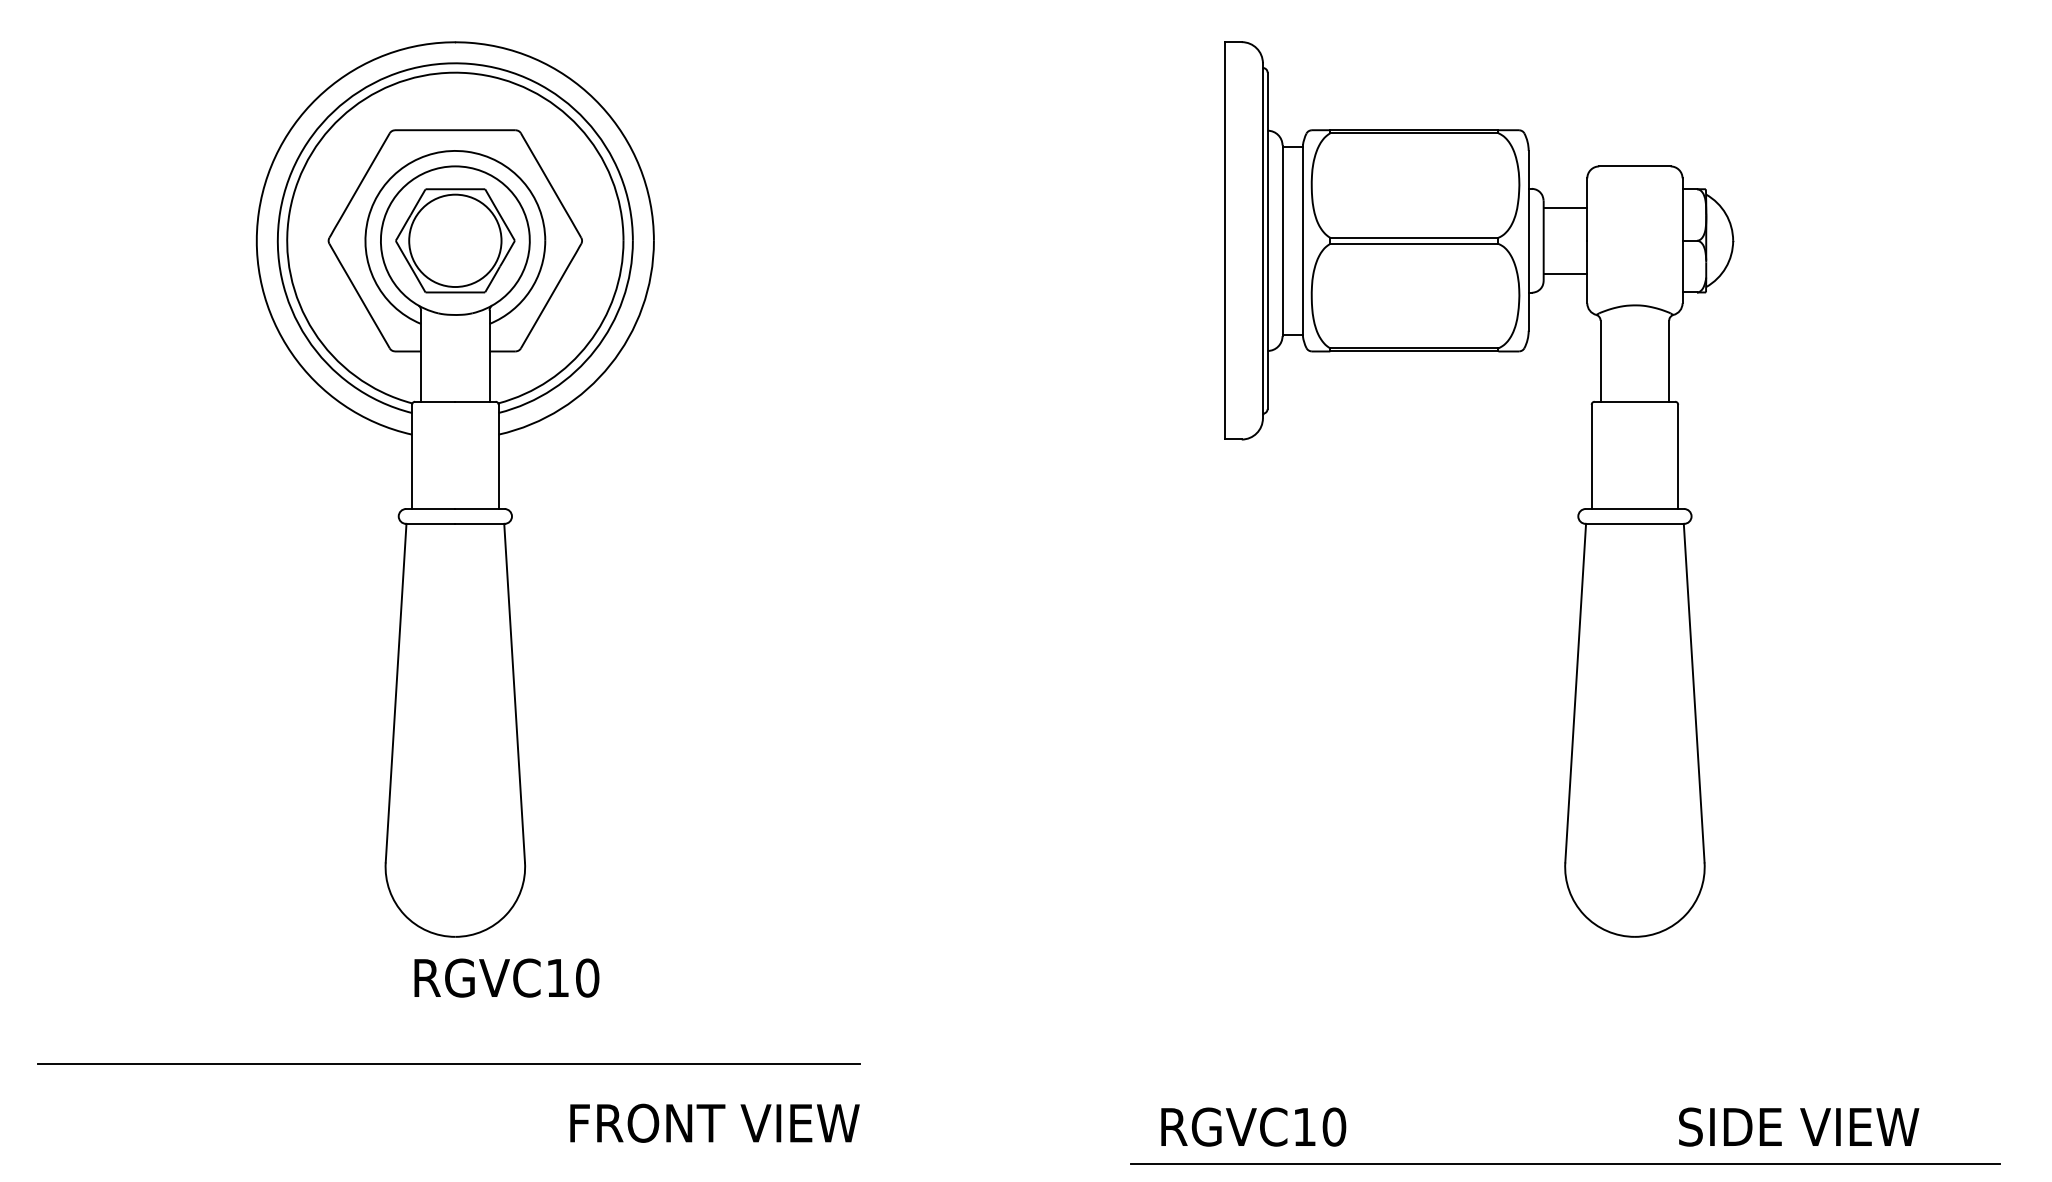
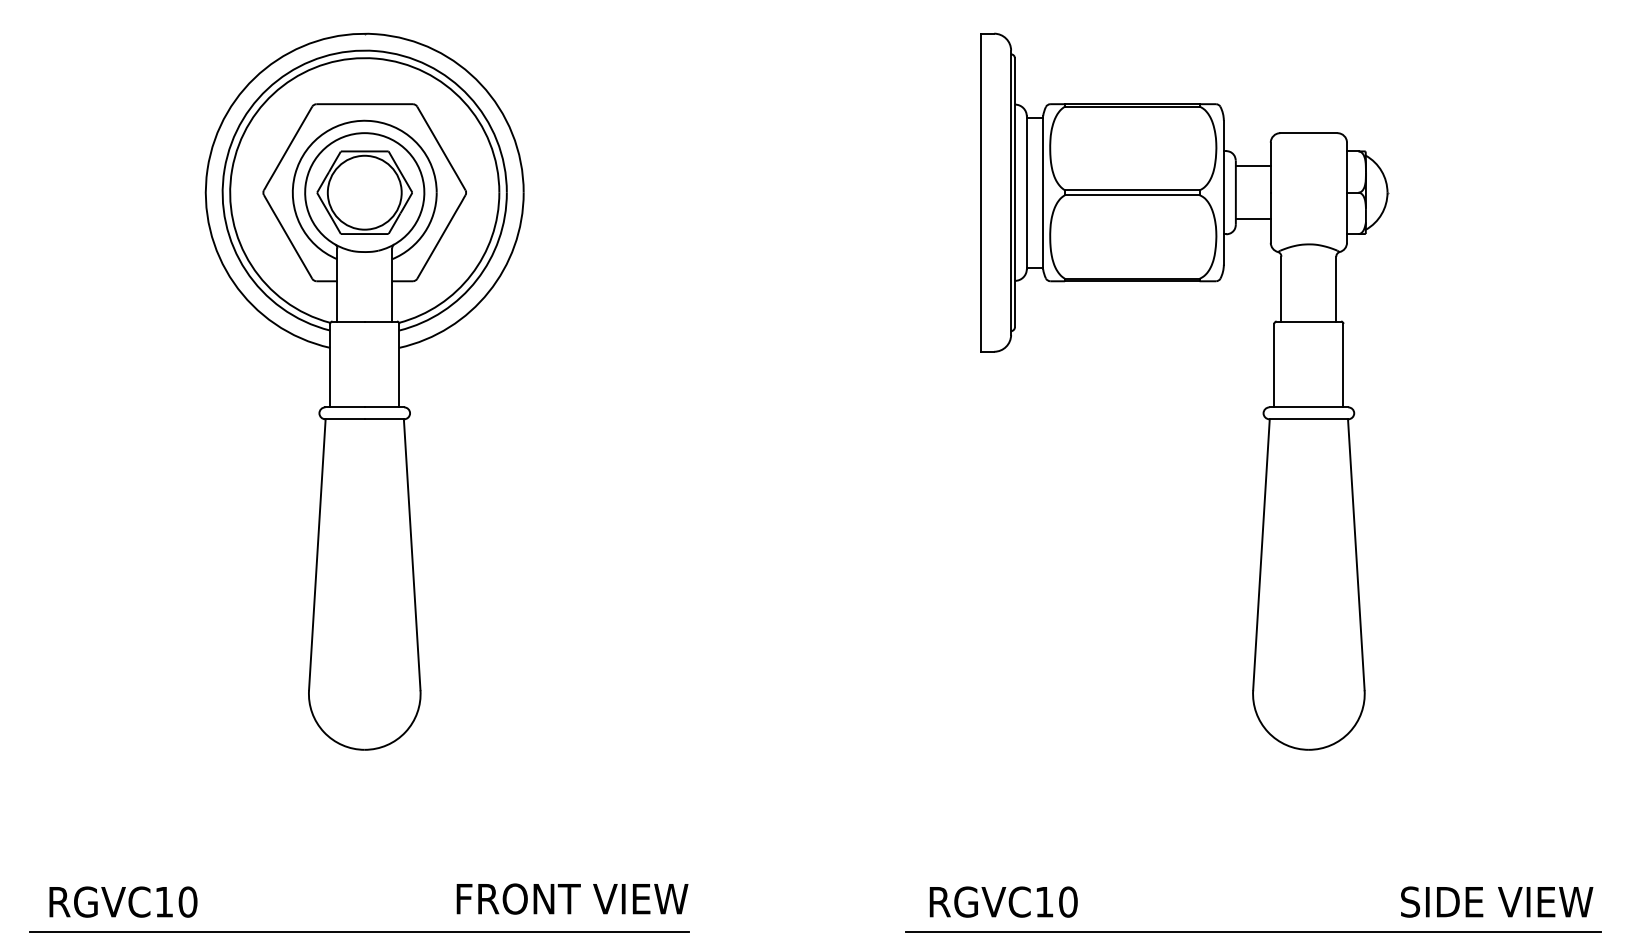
text: (506, 977) -> (123, 901), moved
line: (448, 1063) -> (359, 931), moved
text: (1799, 1126) -> (1497, 901), moved

